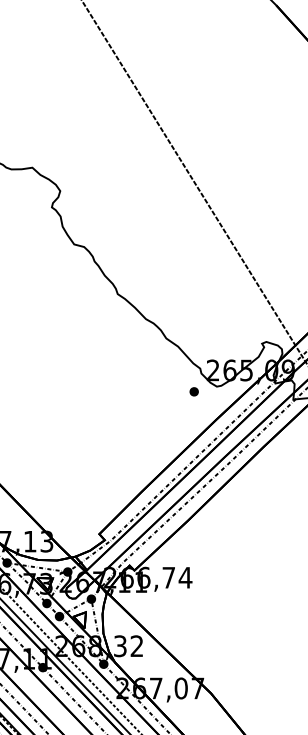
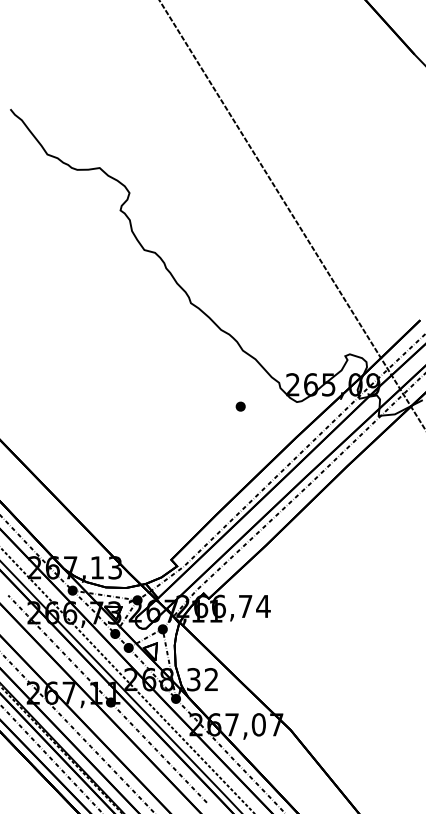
part: (194, 391) -> (240, 406), moved

